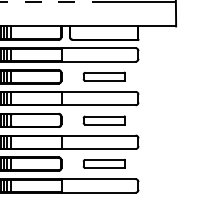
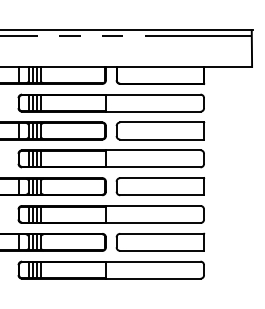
part: (104, 76) -> (160, 130), size x1.67
part: (104, 120) -> (160, 186), size x1.67
part: (104, 163) -> (160, 241), size x1.67

